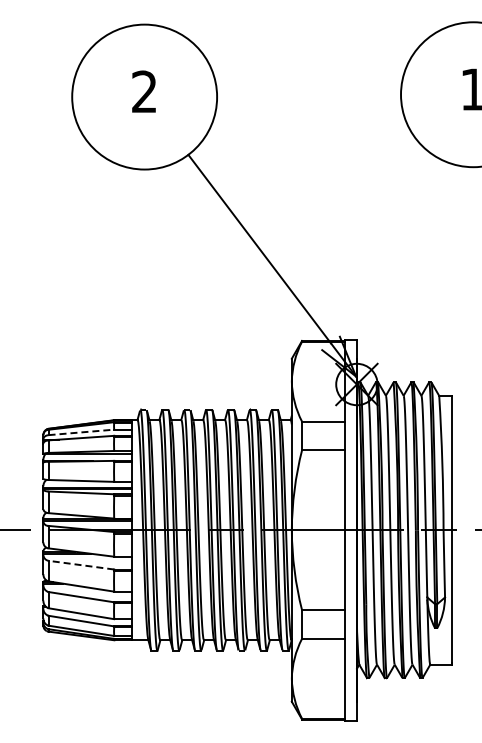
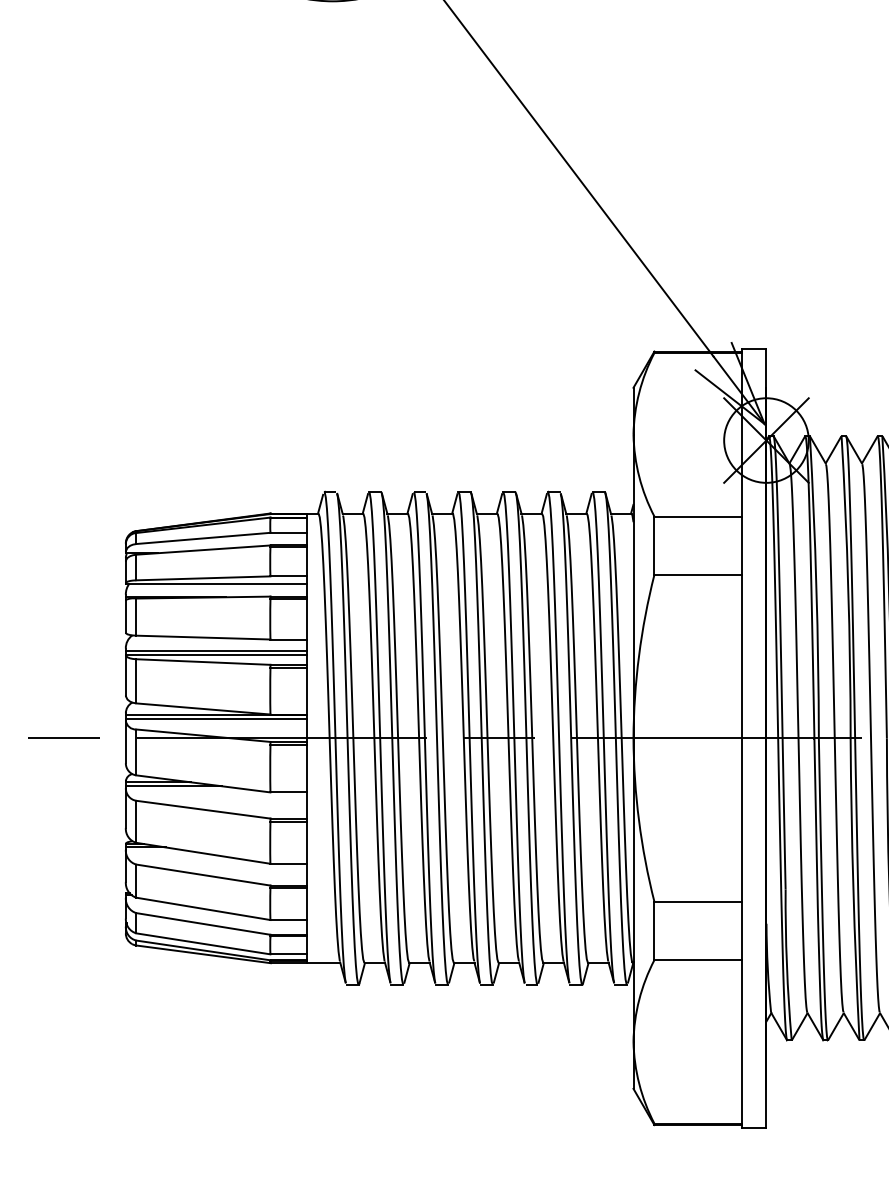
line: (81, 432) -> (203, 538), dashed -> solid
line: (80, 565) -> (201, 810), dashed -> solid

